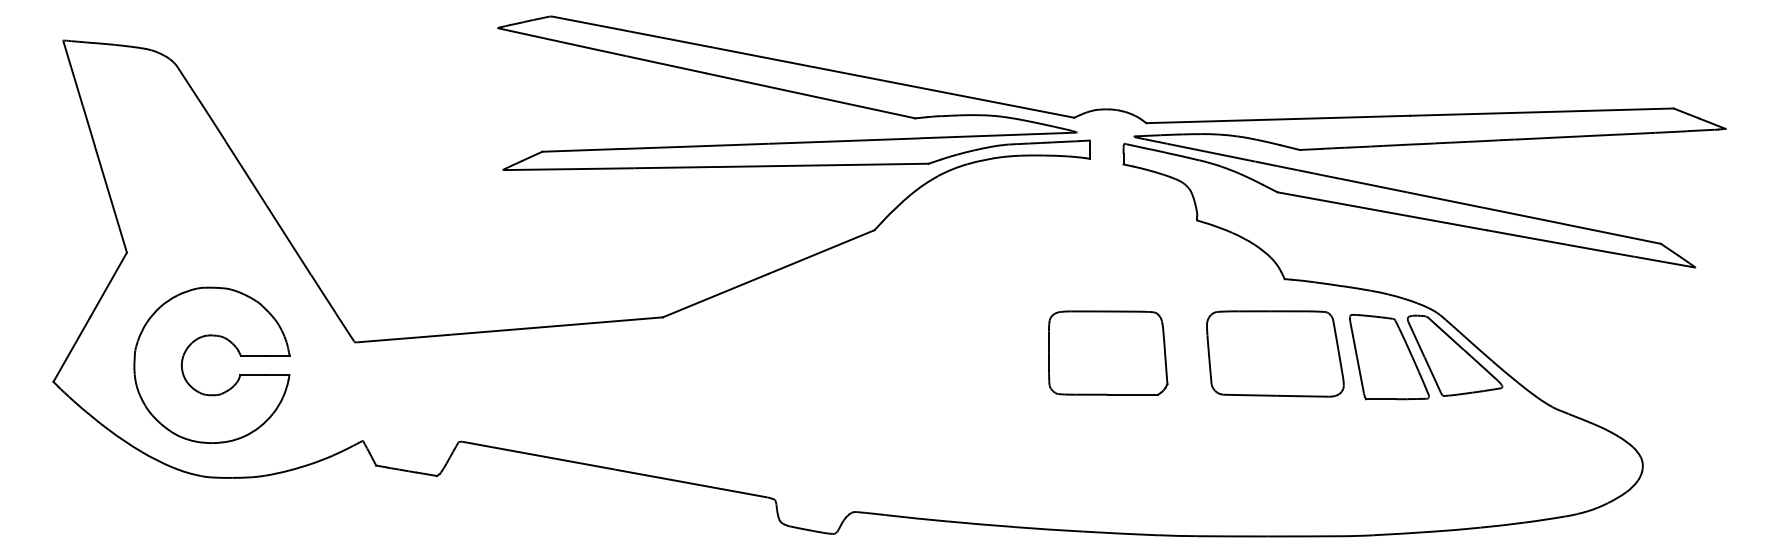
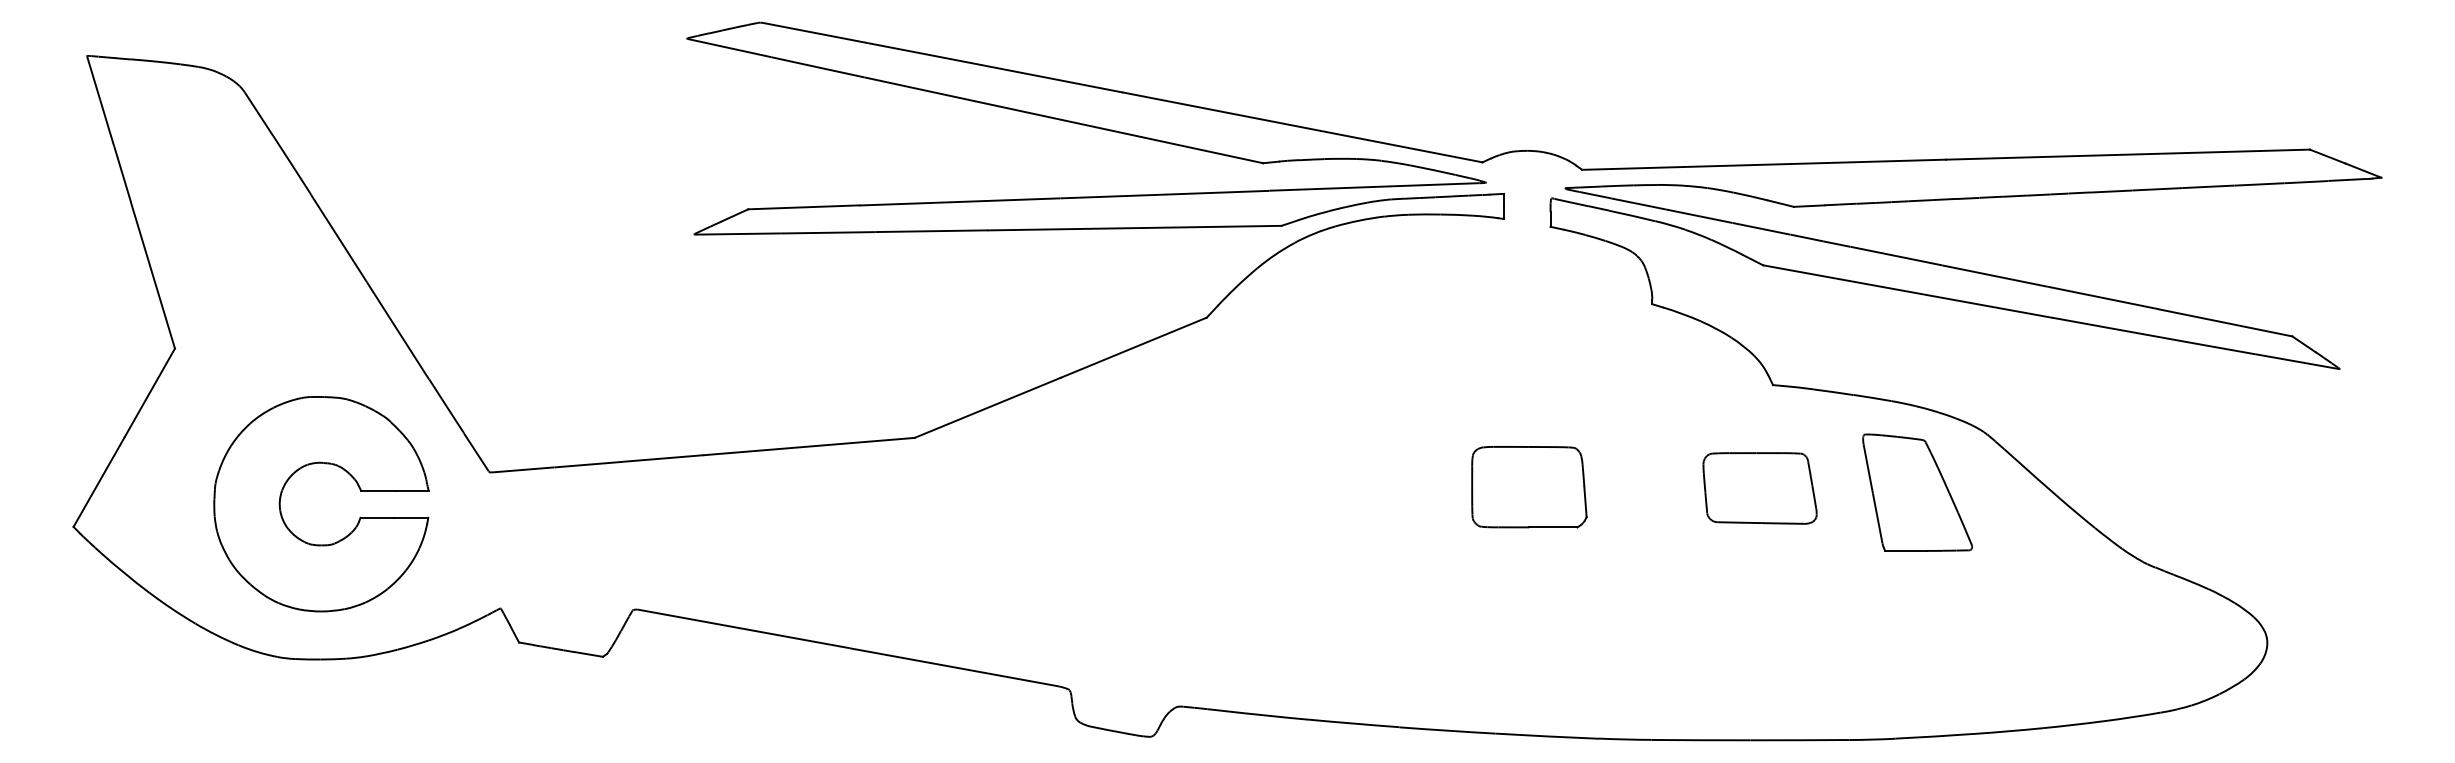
part: (1108, 352) -> (1529, 486), size x0.7
part: (1274, 354) -> (1759, 488), size x0.6
part: (1455, 355) -> (2008, 490), removed
part: (228, 389) -> (343, 537), moved

